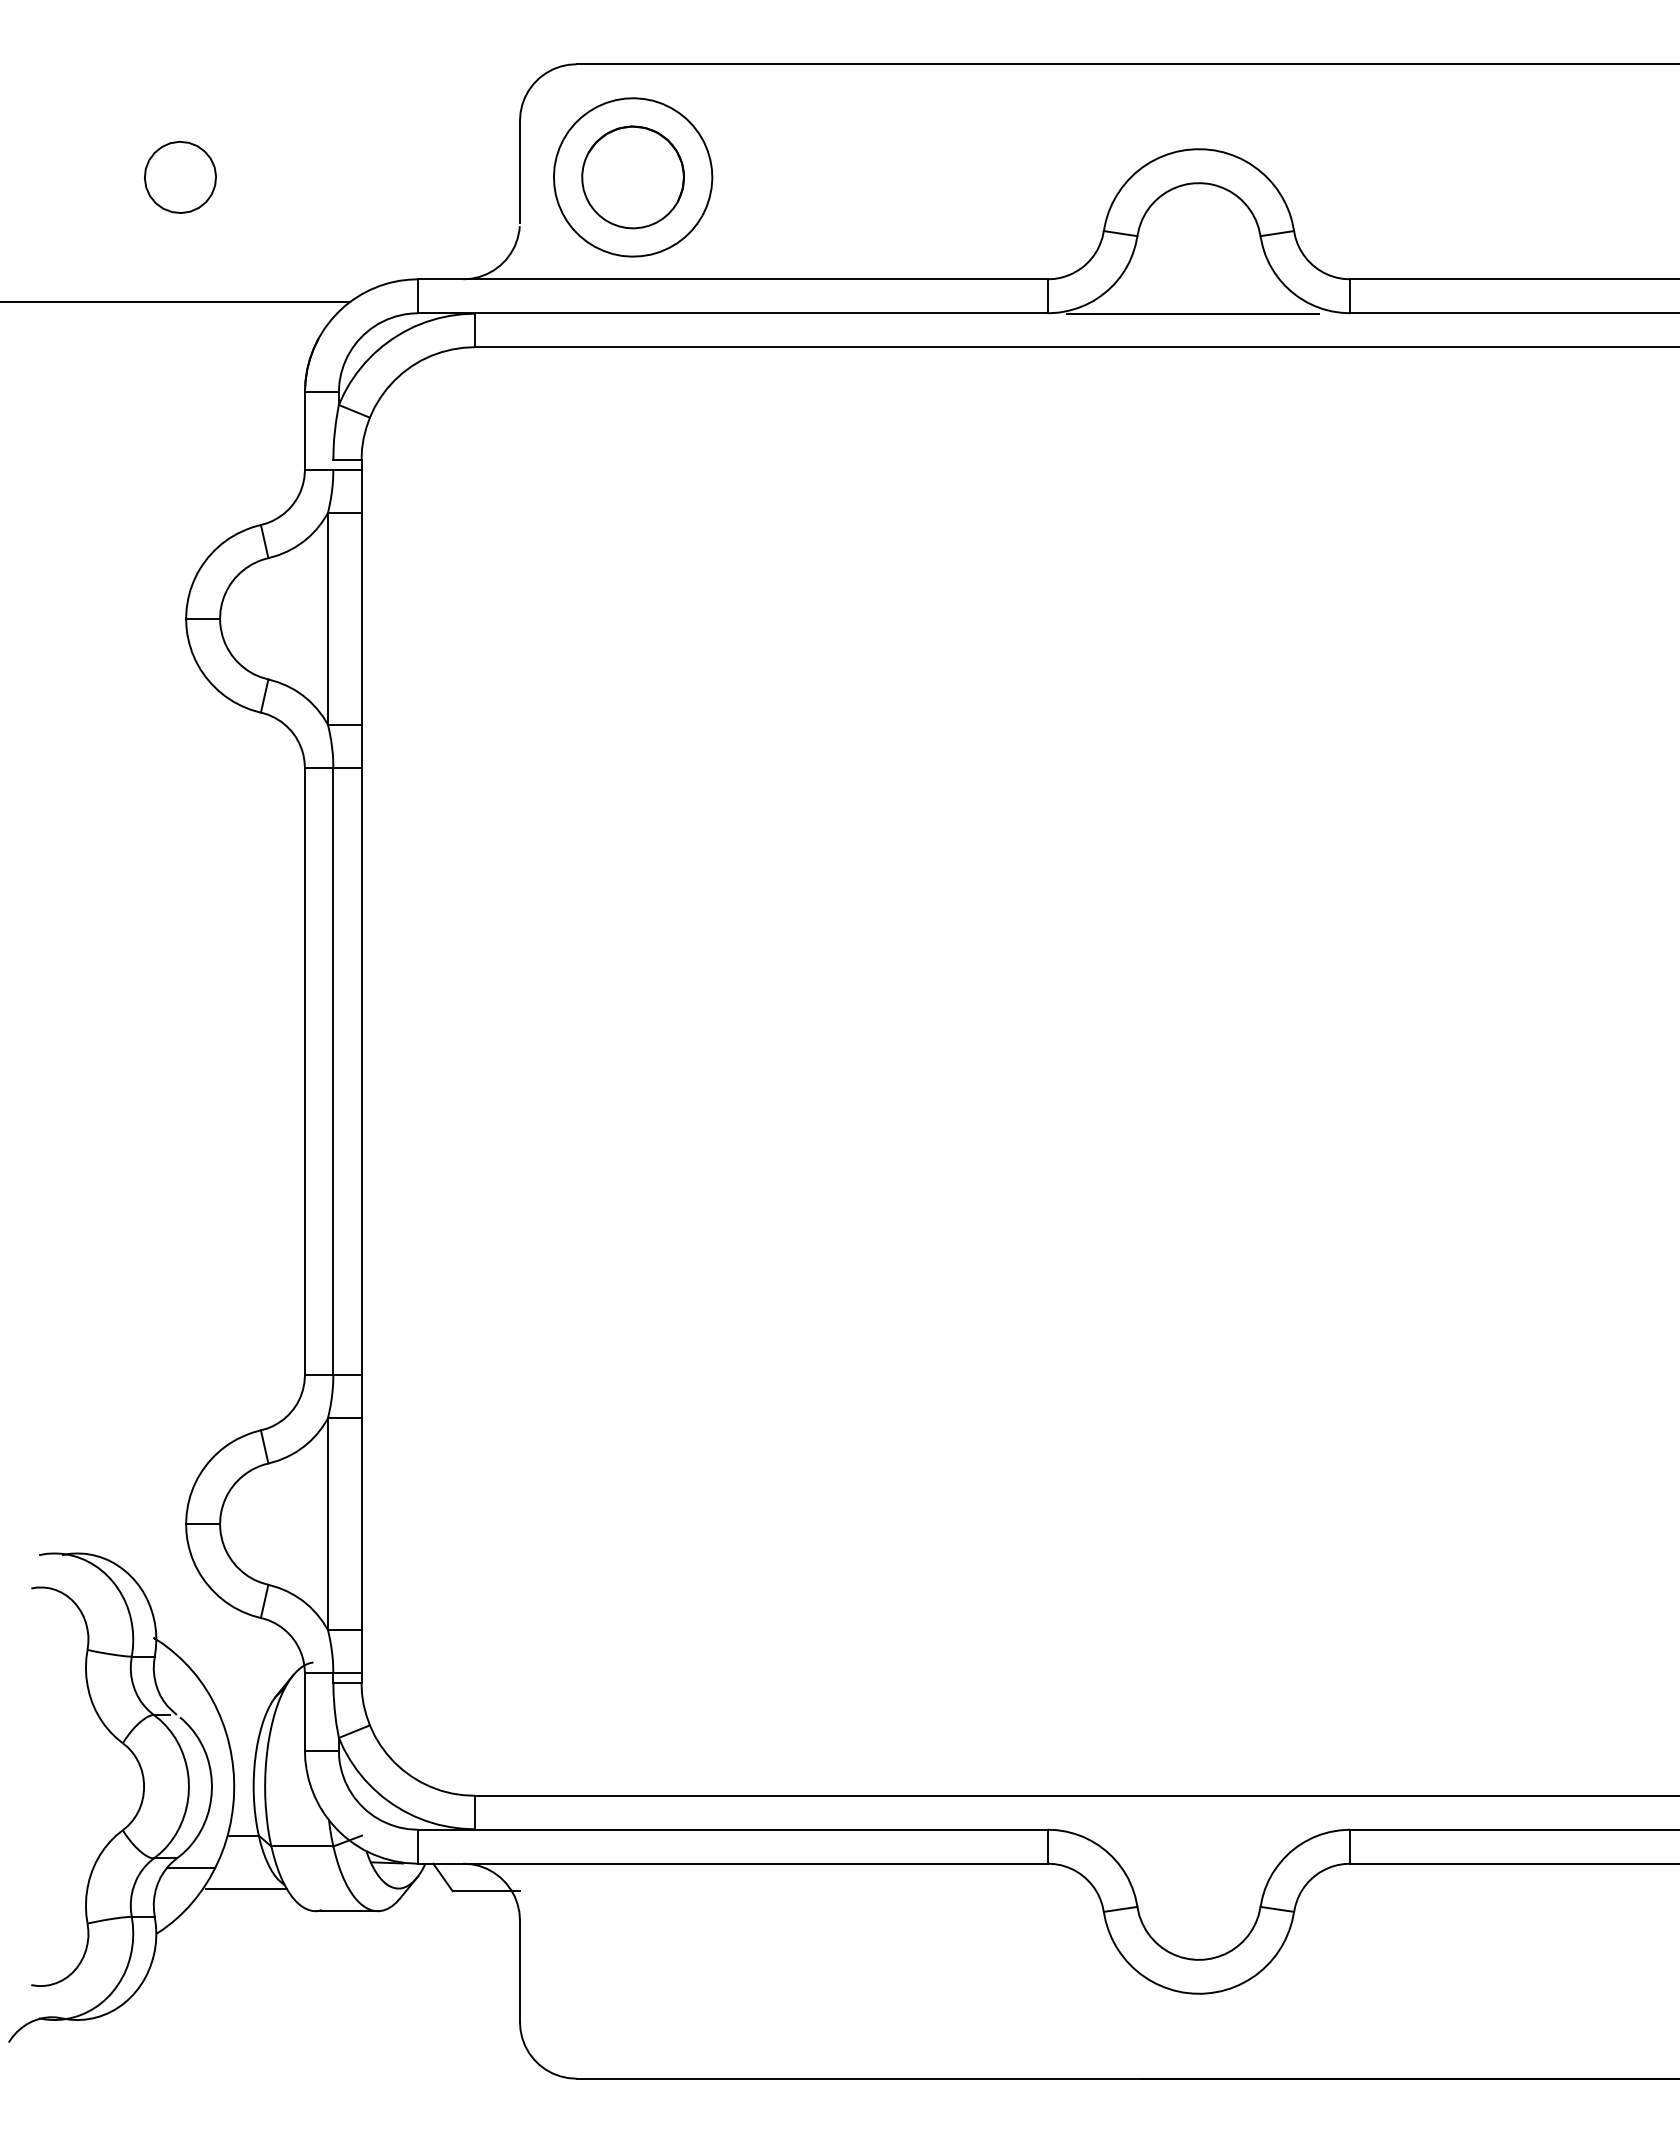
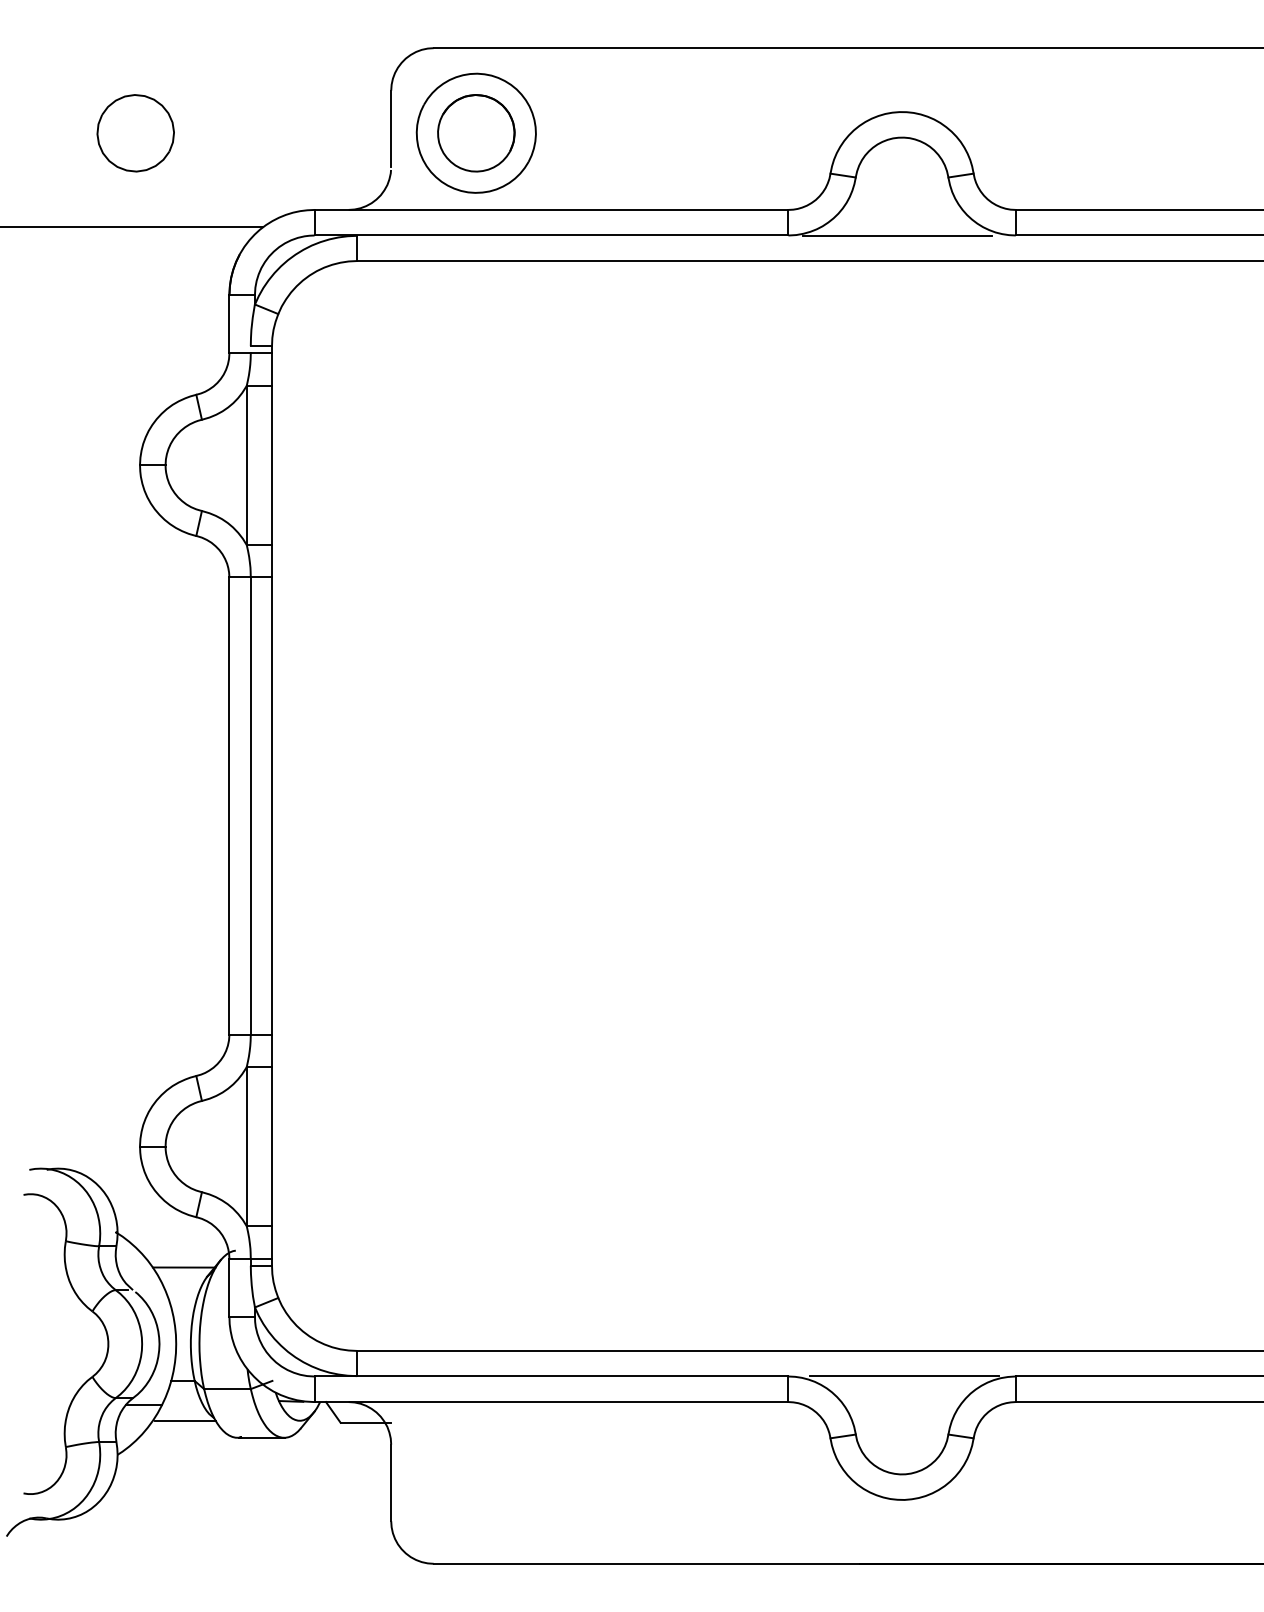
part: (180, 177) -> (135, 133), size x1.43
line: (244, 1684) -> (183, 1267), added
line: (1201, 1829) -> (903, 1376), added

